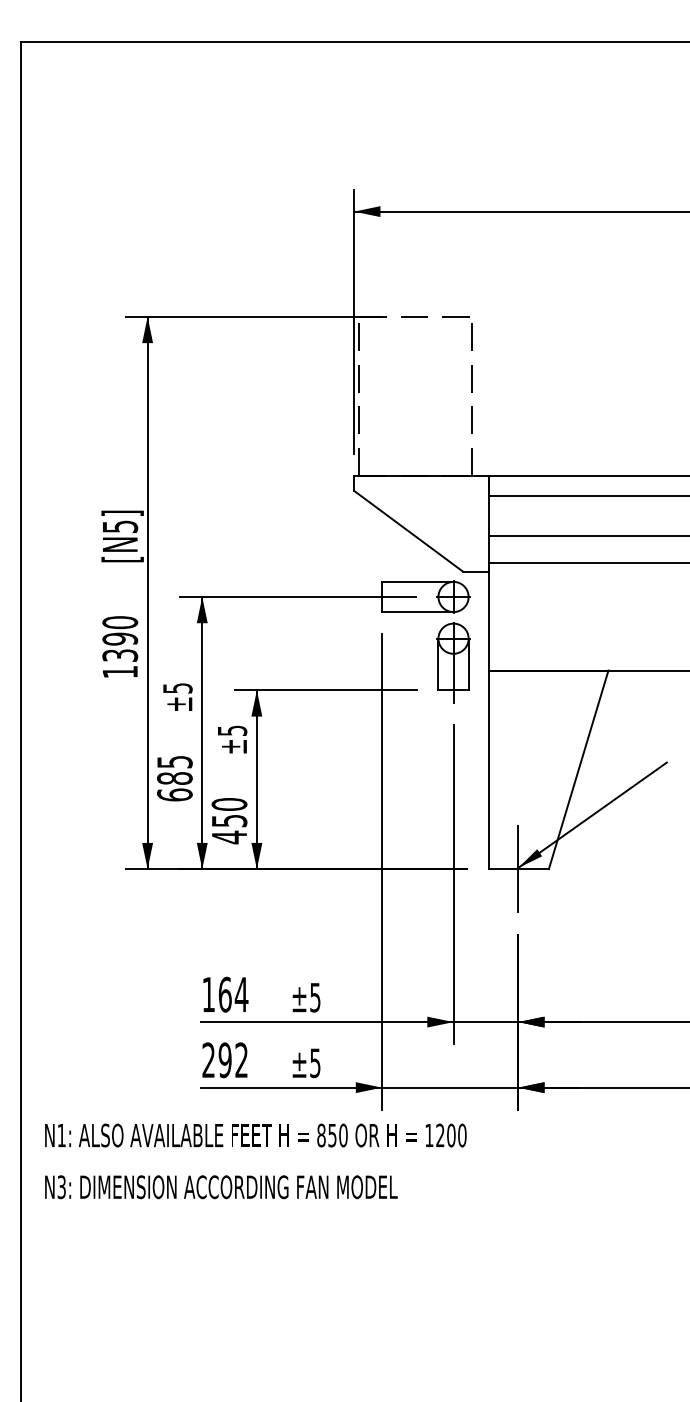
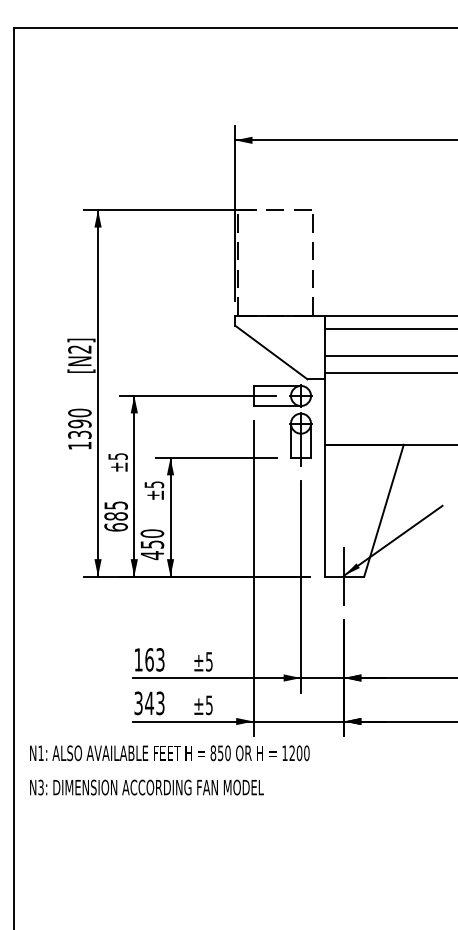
text: (119, 526) -> (79, 349), [N5] -> [N2]
text: (240, 994) -> (159, 659), 164 -> 163
text: (225, 1060) -> (149, 703), 292 -> 343

